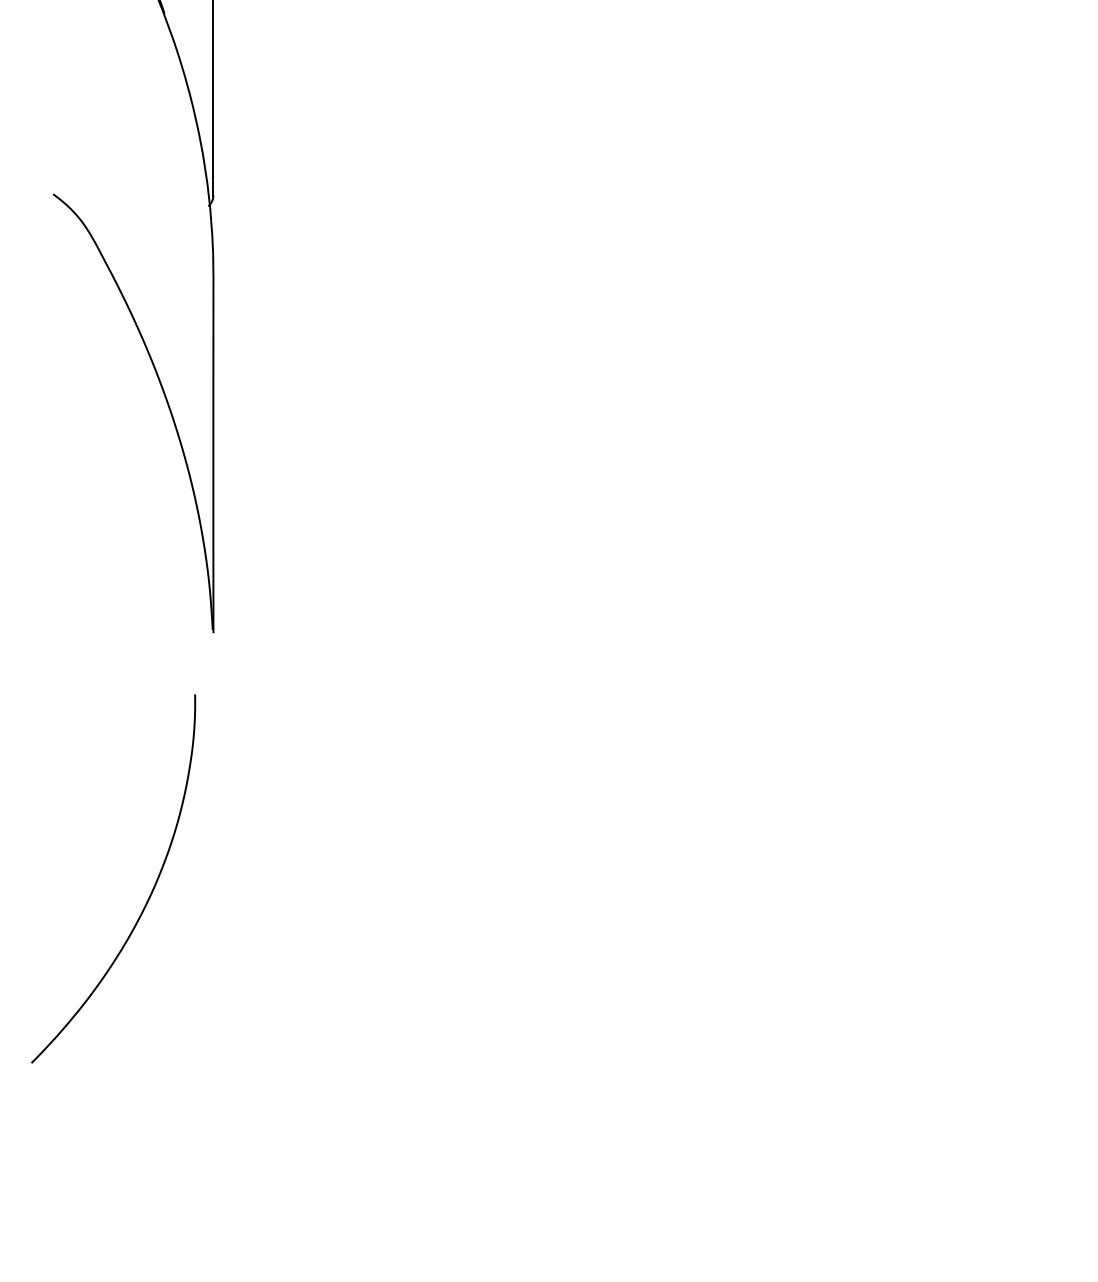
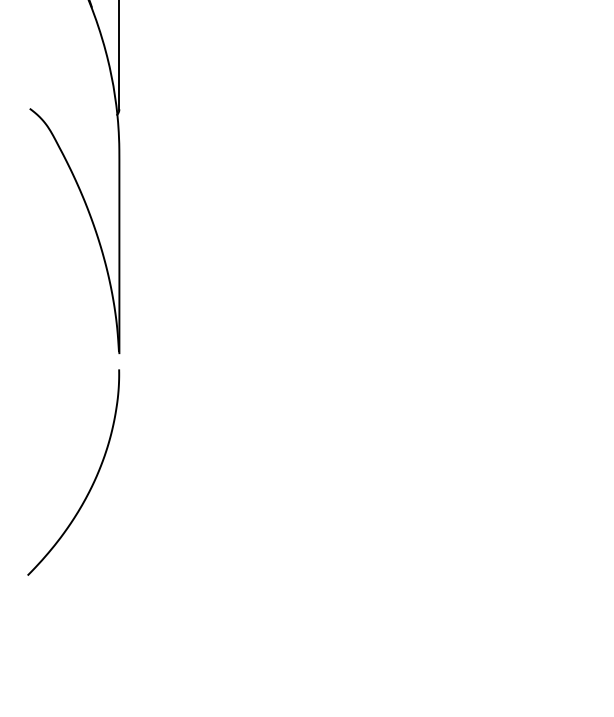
curve: (147, 896) -> (92, 482), moved

